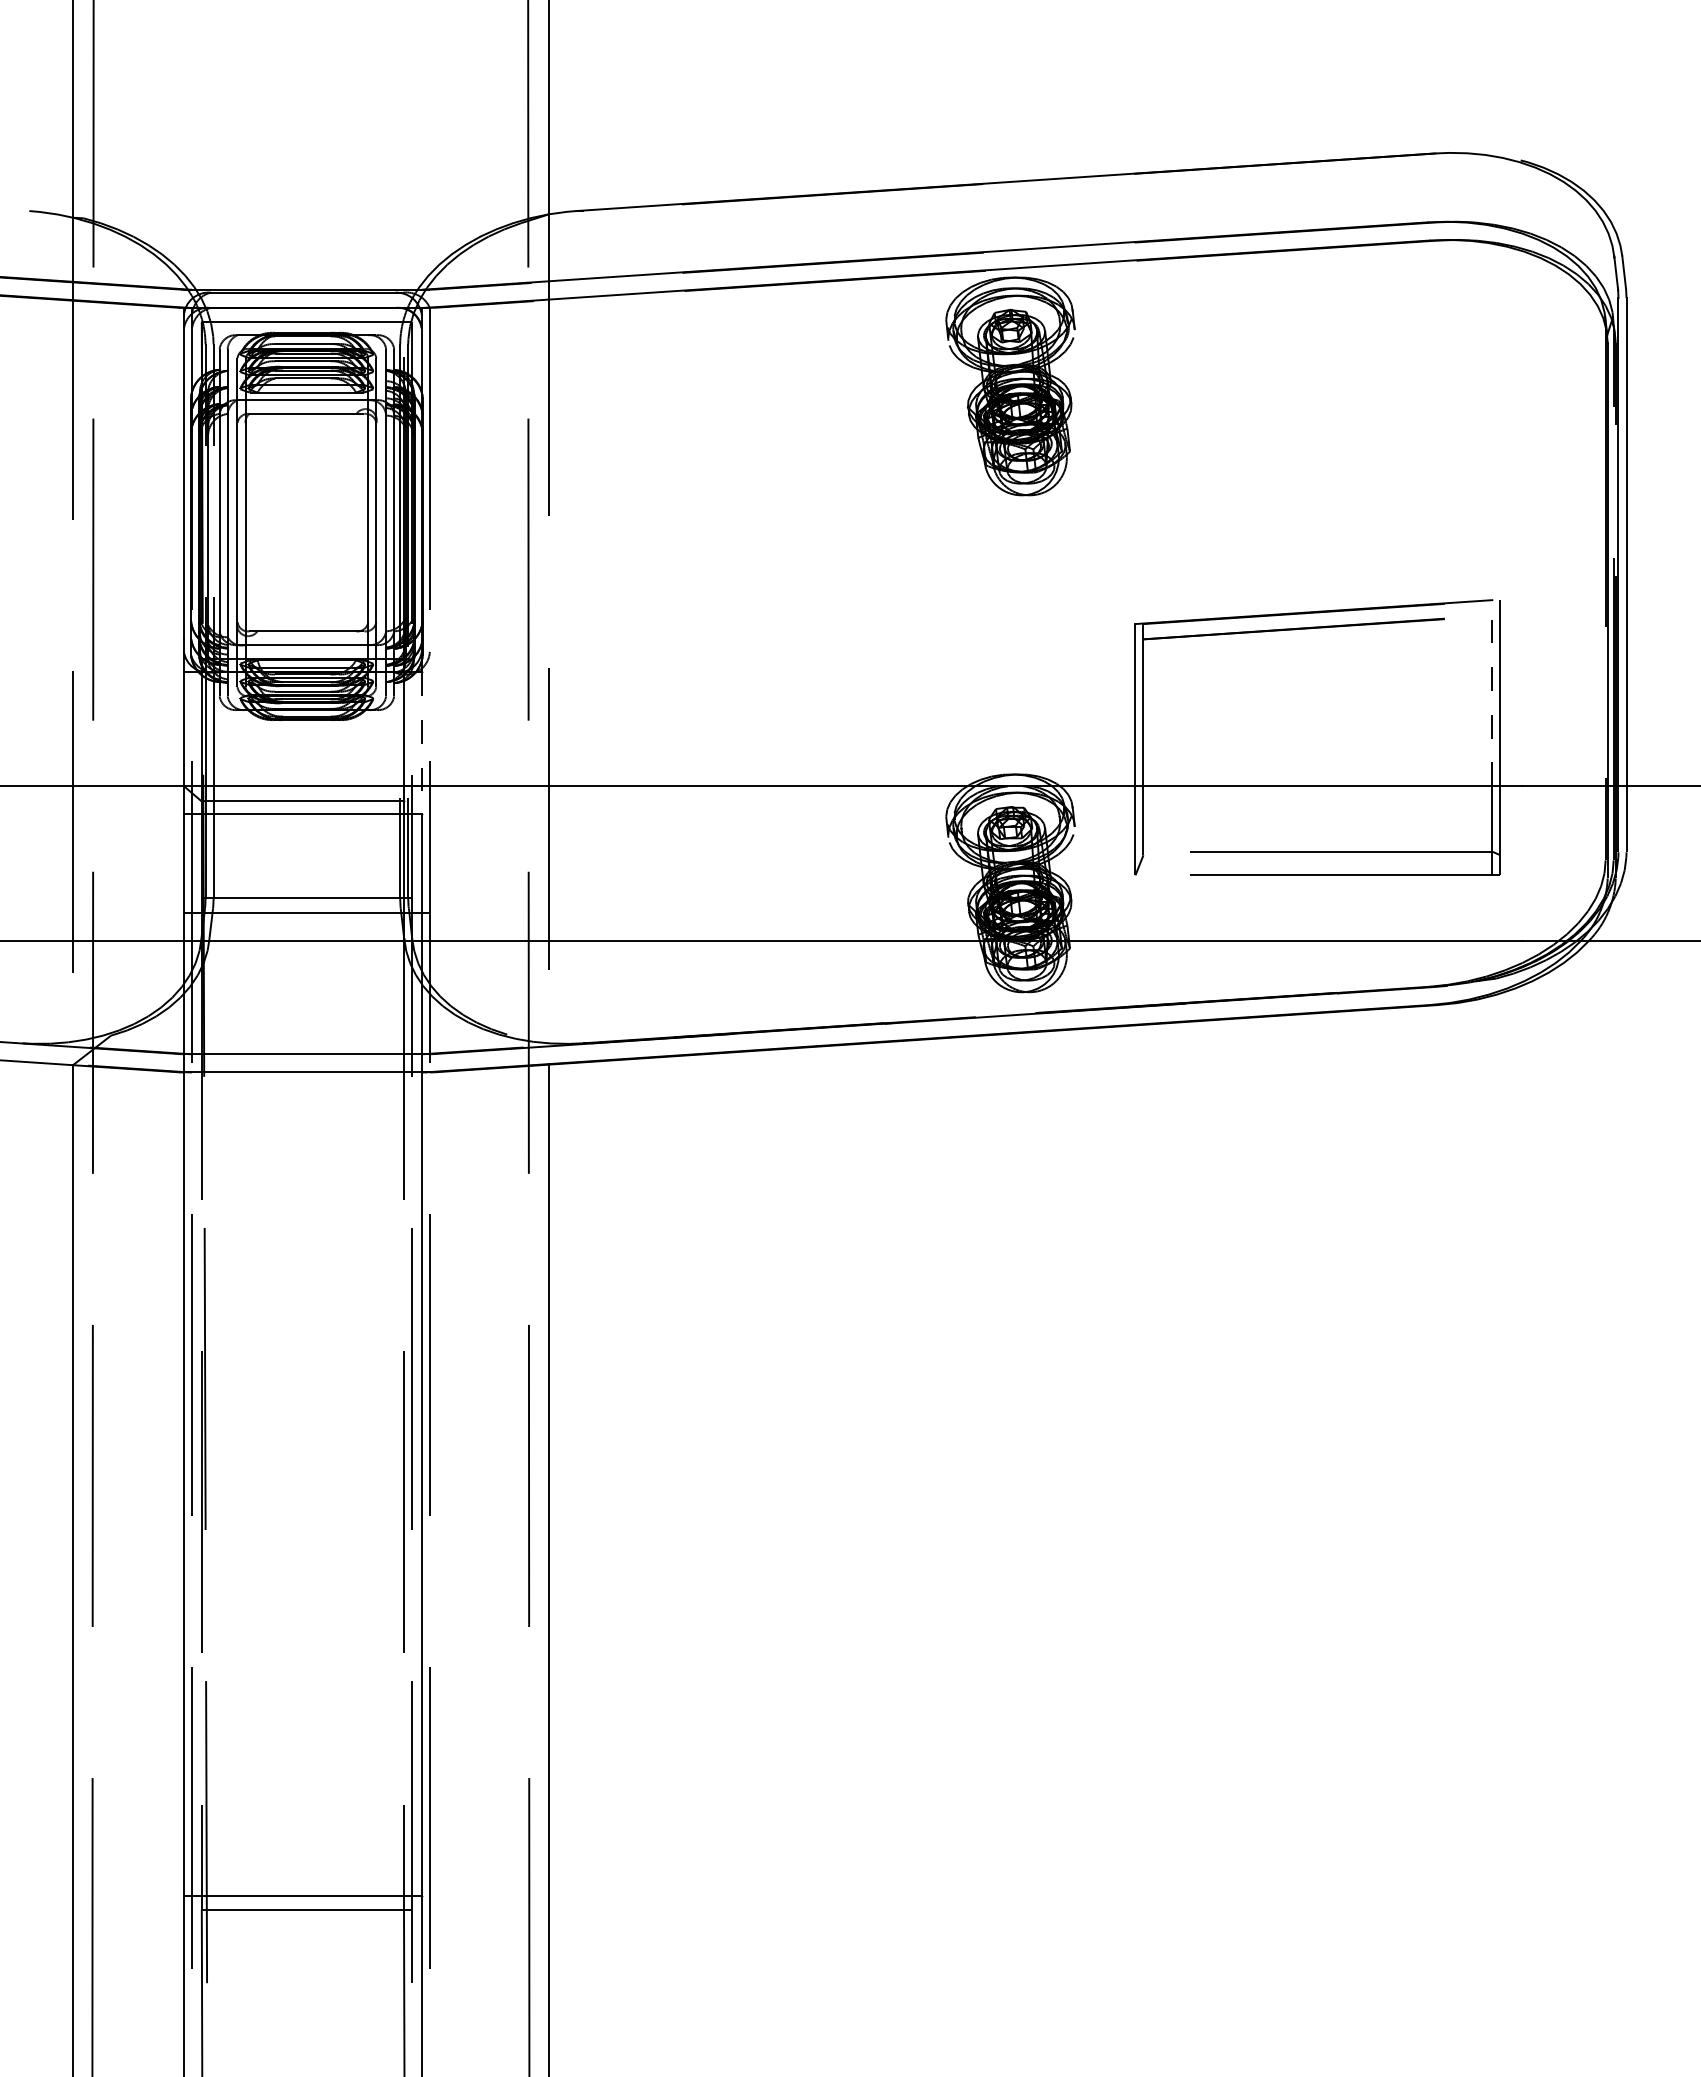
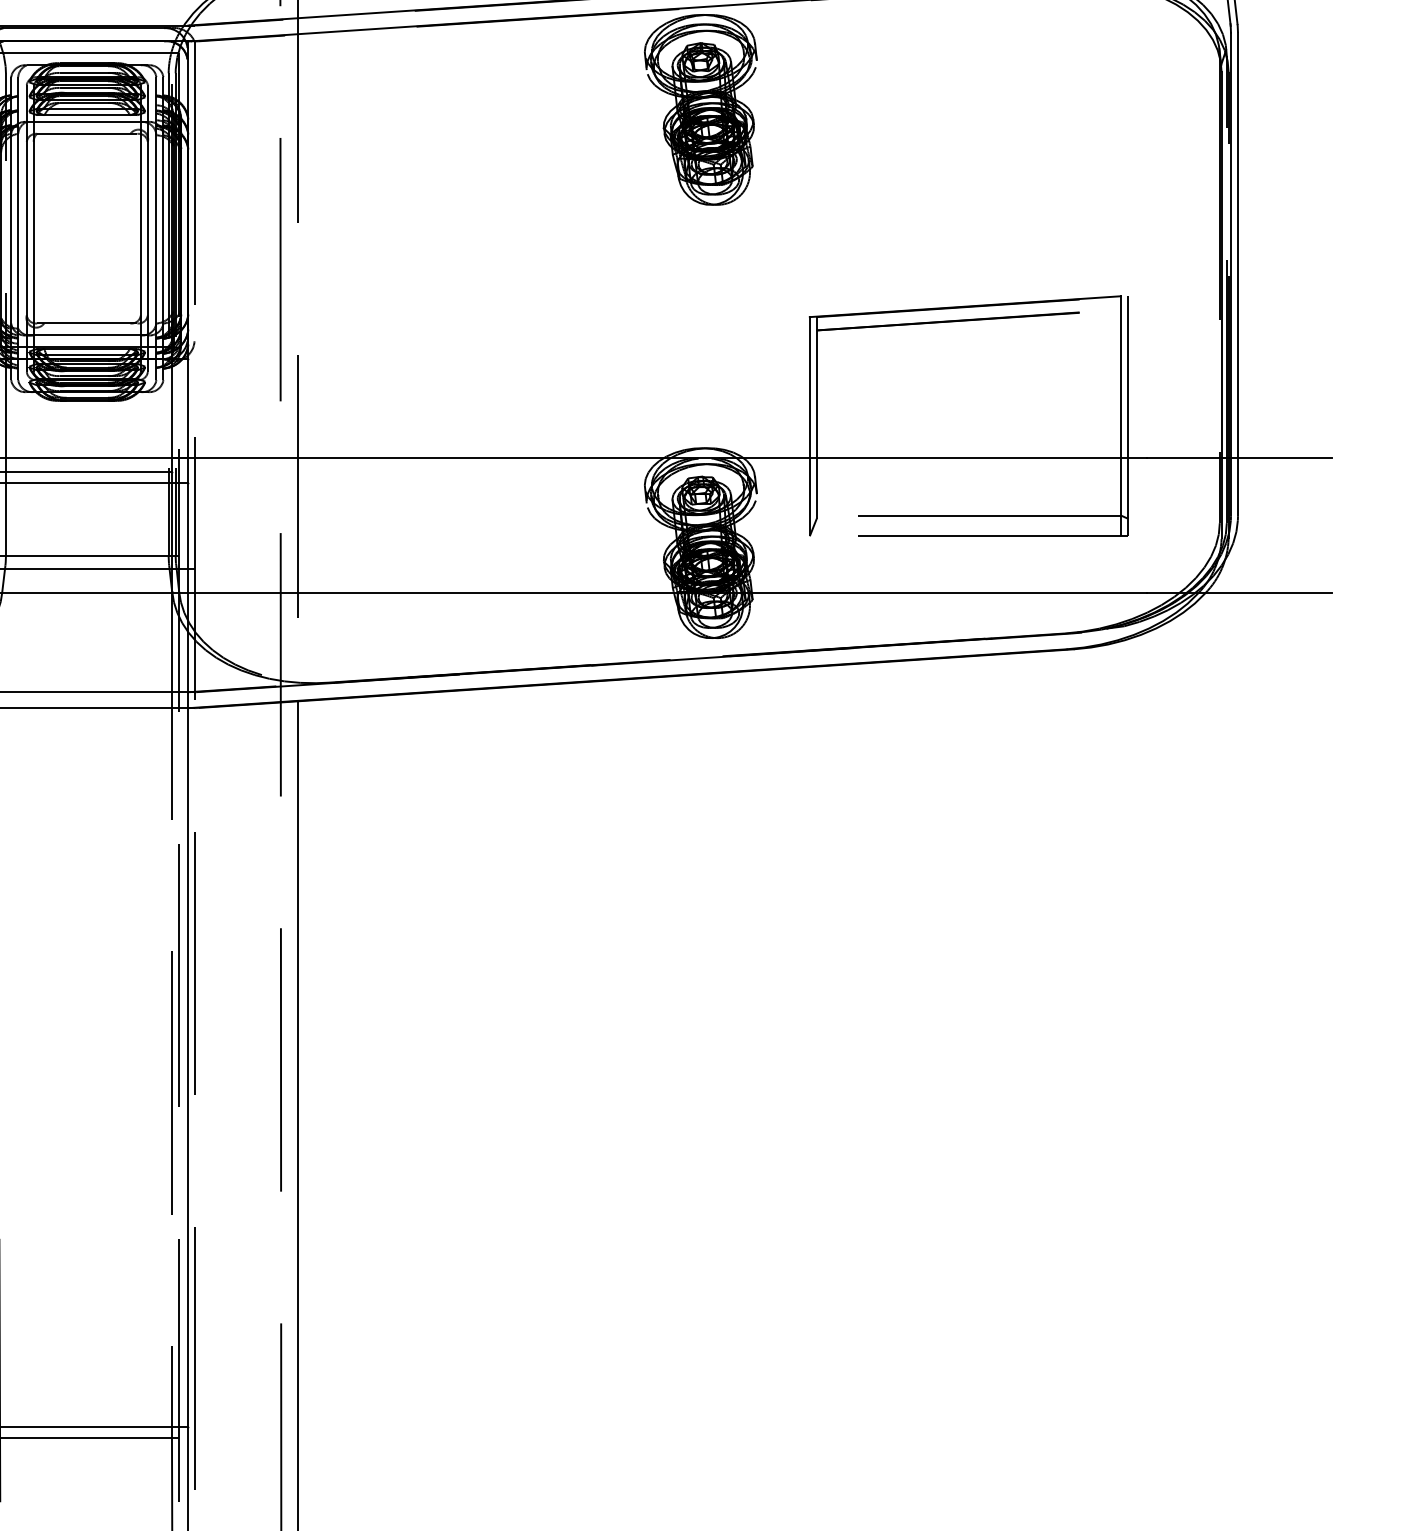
line: (1492, 692) -> (1121, 376), dashed -> solid
line: (421, 743) -> (187, 421), dashed -> solid

